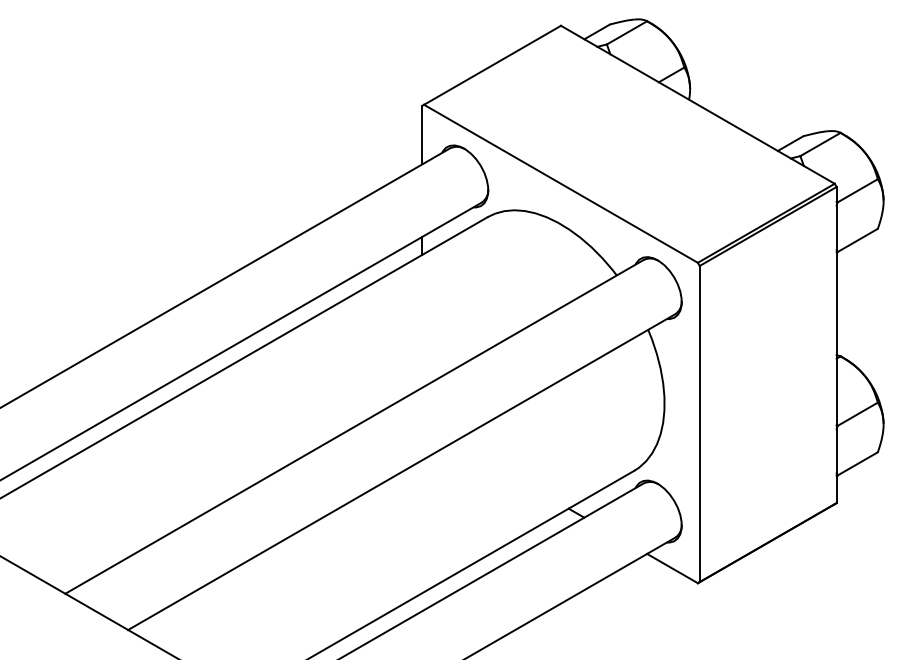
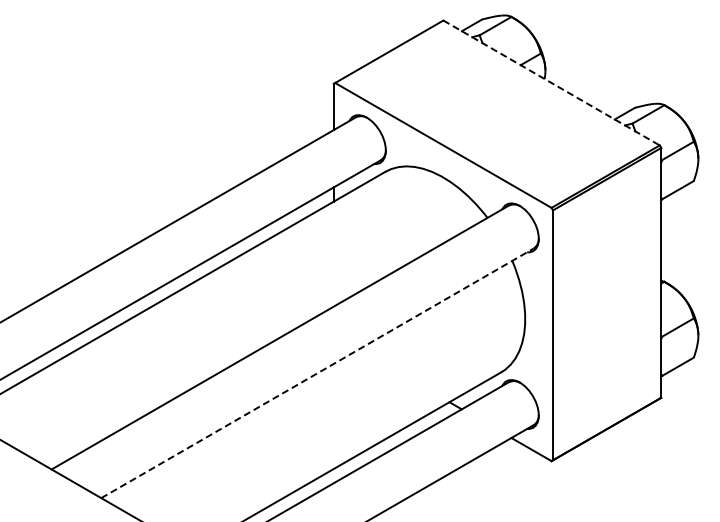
line: (697, 105) -> (551, 83), solid -> dashed
line: (401, 472) -> (317, 373), solid -> dashed

